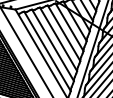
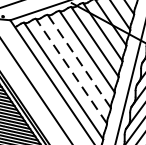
line: (58, 39) -> (79, 61), solid -> dashed
line: (52, 44) -> (70, 69), solid -> dashed

